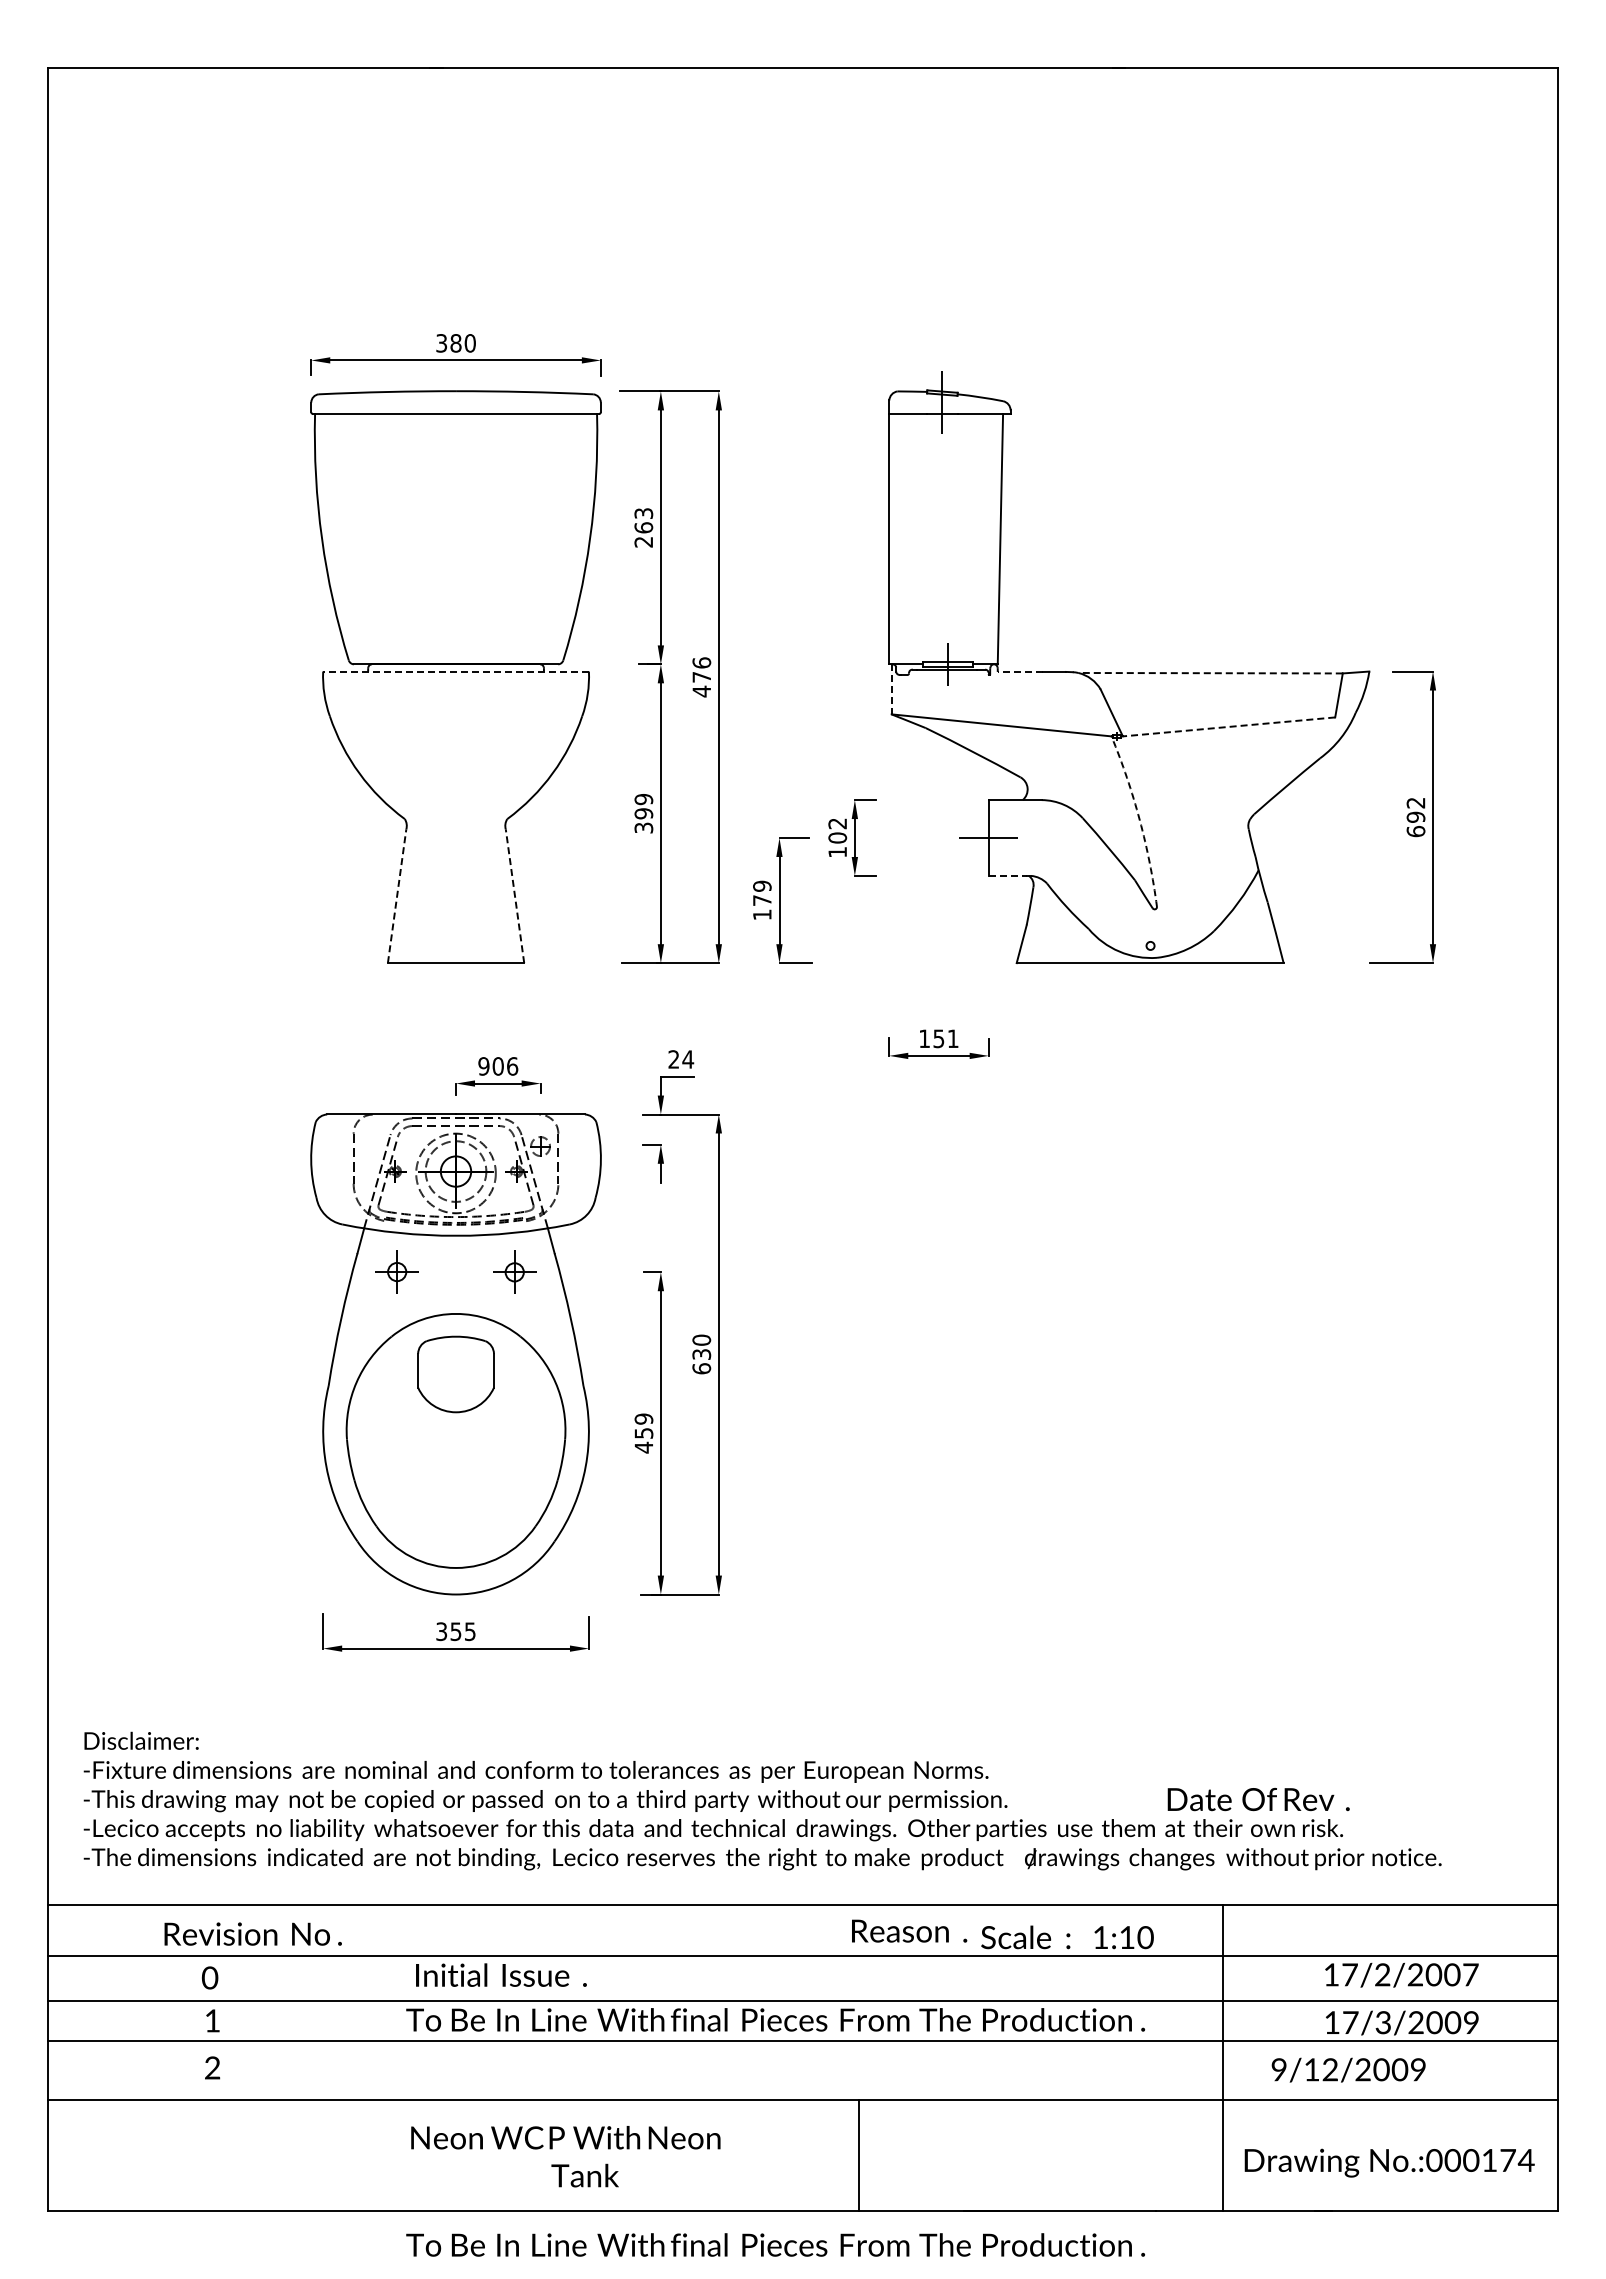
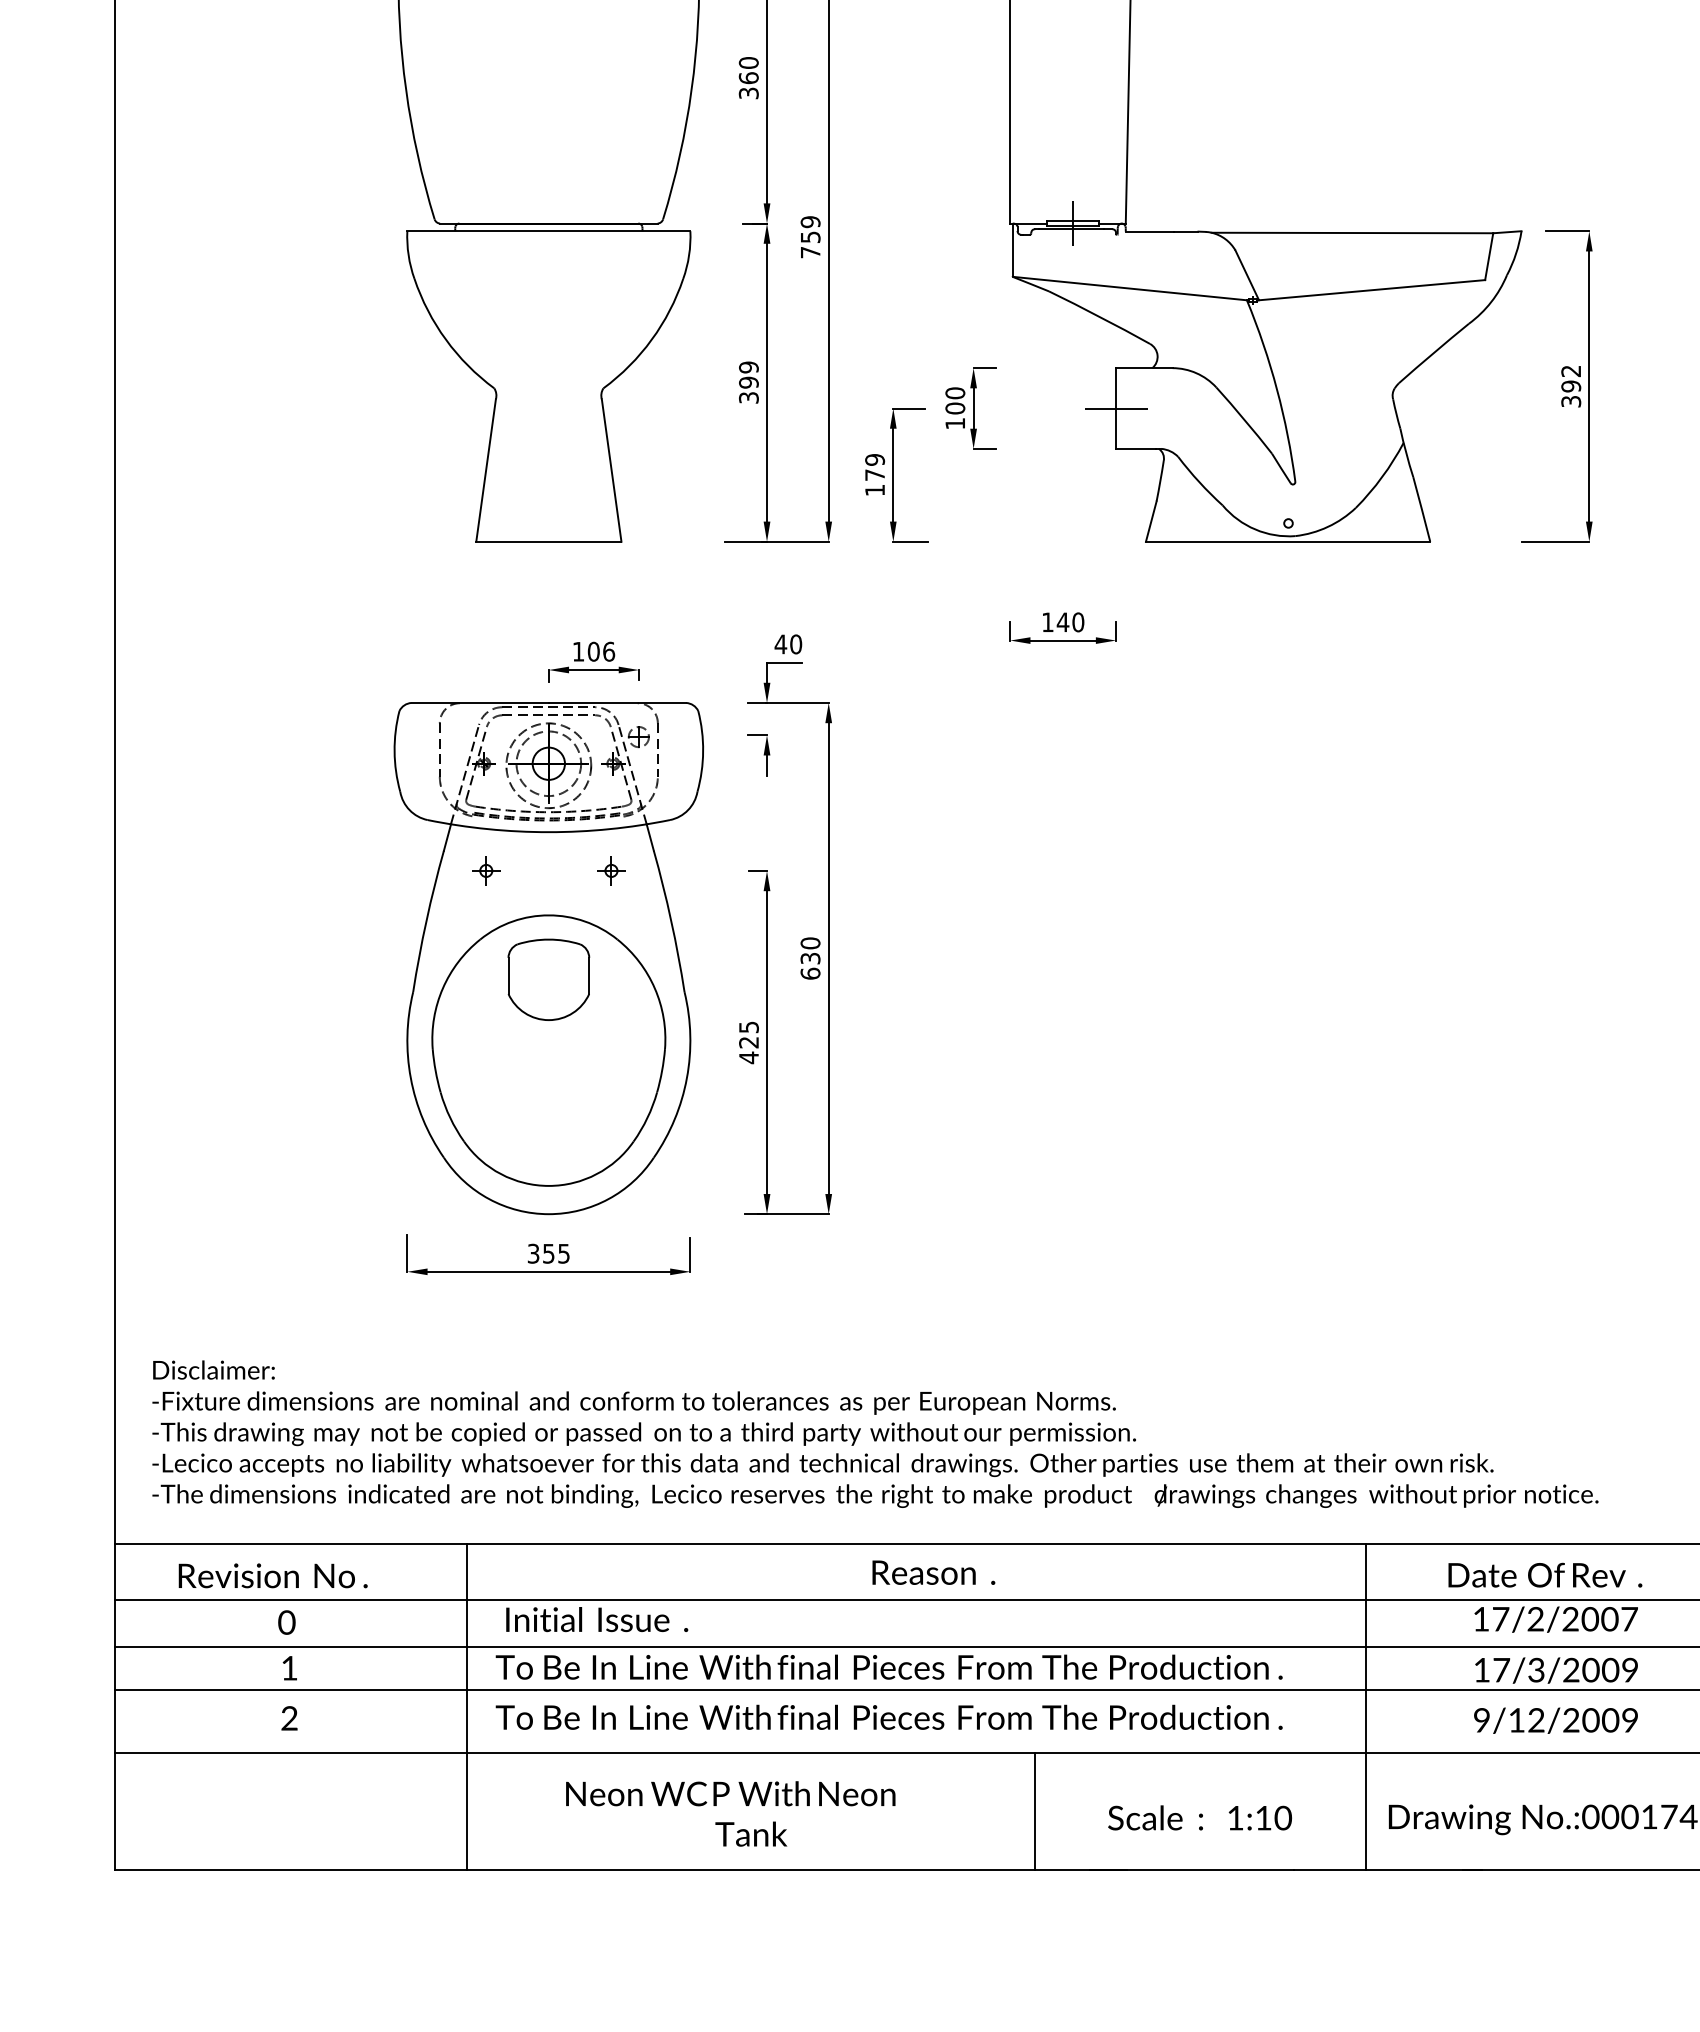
text: (643, 527) -> (748, 77), 263 -> 360
line: (456, 671) -> (549, 231), dashed -> solid
line: (1020, 671) -> (1149, 231), dashed -> solid
line: (1210, 673) -> (1352, 233), dashed -> solid
text: (701, 677) -> (810, 237), 476 -> 759
line: (891, 688) -> (1012, 249), dashed -> solid
line: (1229, 726) -> (1372, 289), dashed -> solid
arc: (1139, 820) -> (1276, 389), dashed -> solid
text: (837, 823) -> (955, 393), 102 -> 100
text: (1415, 831) -> (1570, 401), 692 -> 392
line: (1007, 875) -> (1136, 448), dashed -> solid
line: (397, 895) -> (486, 469), dashed -> solid
line: (514, 895) -> (611, 469), dashed -> solid
text: (945, 1038) -> (1070, 622), 151 -> 140
text: (681, 1059) -> (788, 644), 24 -> 40
text: (483, 1066) -> (578, 651), 906 -> 106
part: (514, 1271) -> (611, 870), size x0.62
part: (397, 1272) -> (486, 871), size x0.62
text: (643, 1425) -> (748, 1034), 459 -> 425
text: (1258, 1799) -> (1545, 1575), moved
text: (909, 1930) -> (933, 1572), moved
text: (252, 1933) -> (272, 1575), moved
text: (1067, 1937) -> (1200, 1818), moved
line: (379, 2057) -> (467, 1707), added
text: (1348, 2069) -> (1555, 1720), moved
line: (858, 2155) -> (1034, 1811), moved
text: (565, 2156) -> (730, 1813), moved
text: (775, 2244) -> (889, 1716), moved

